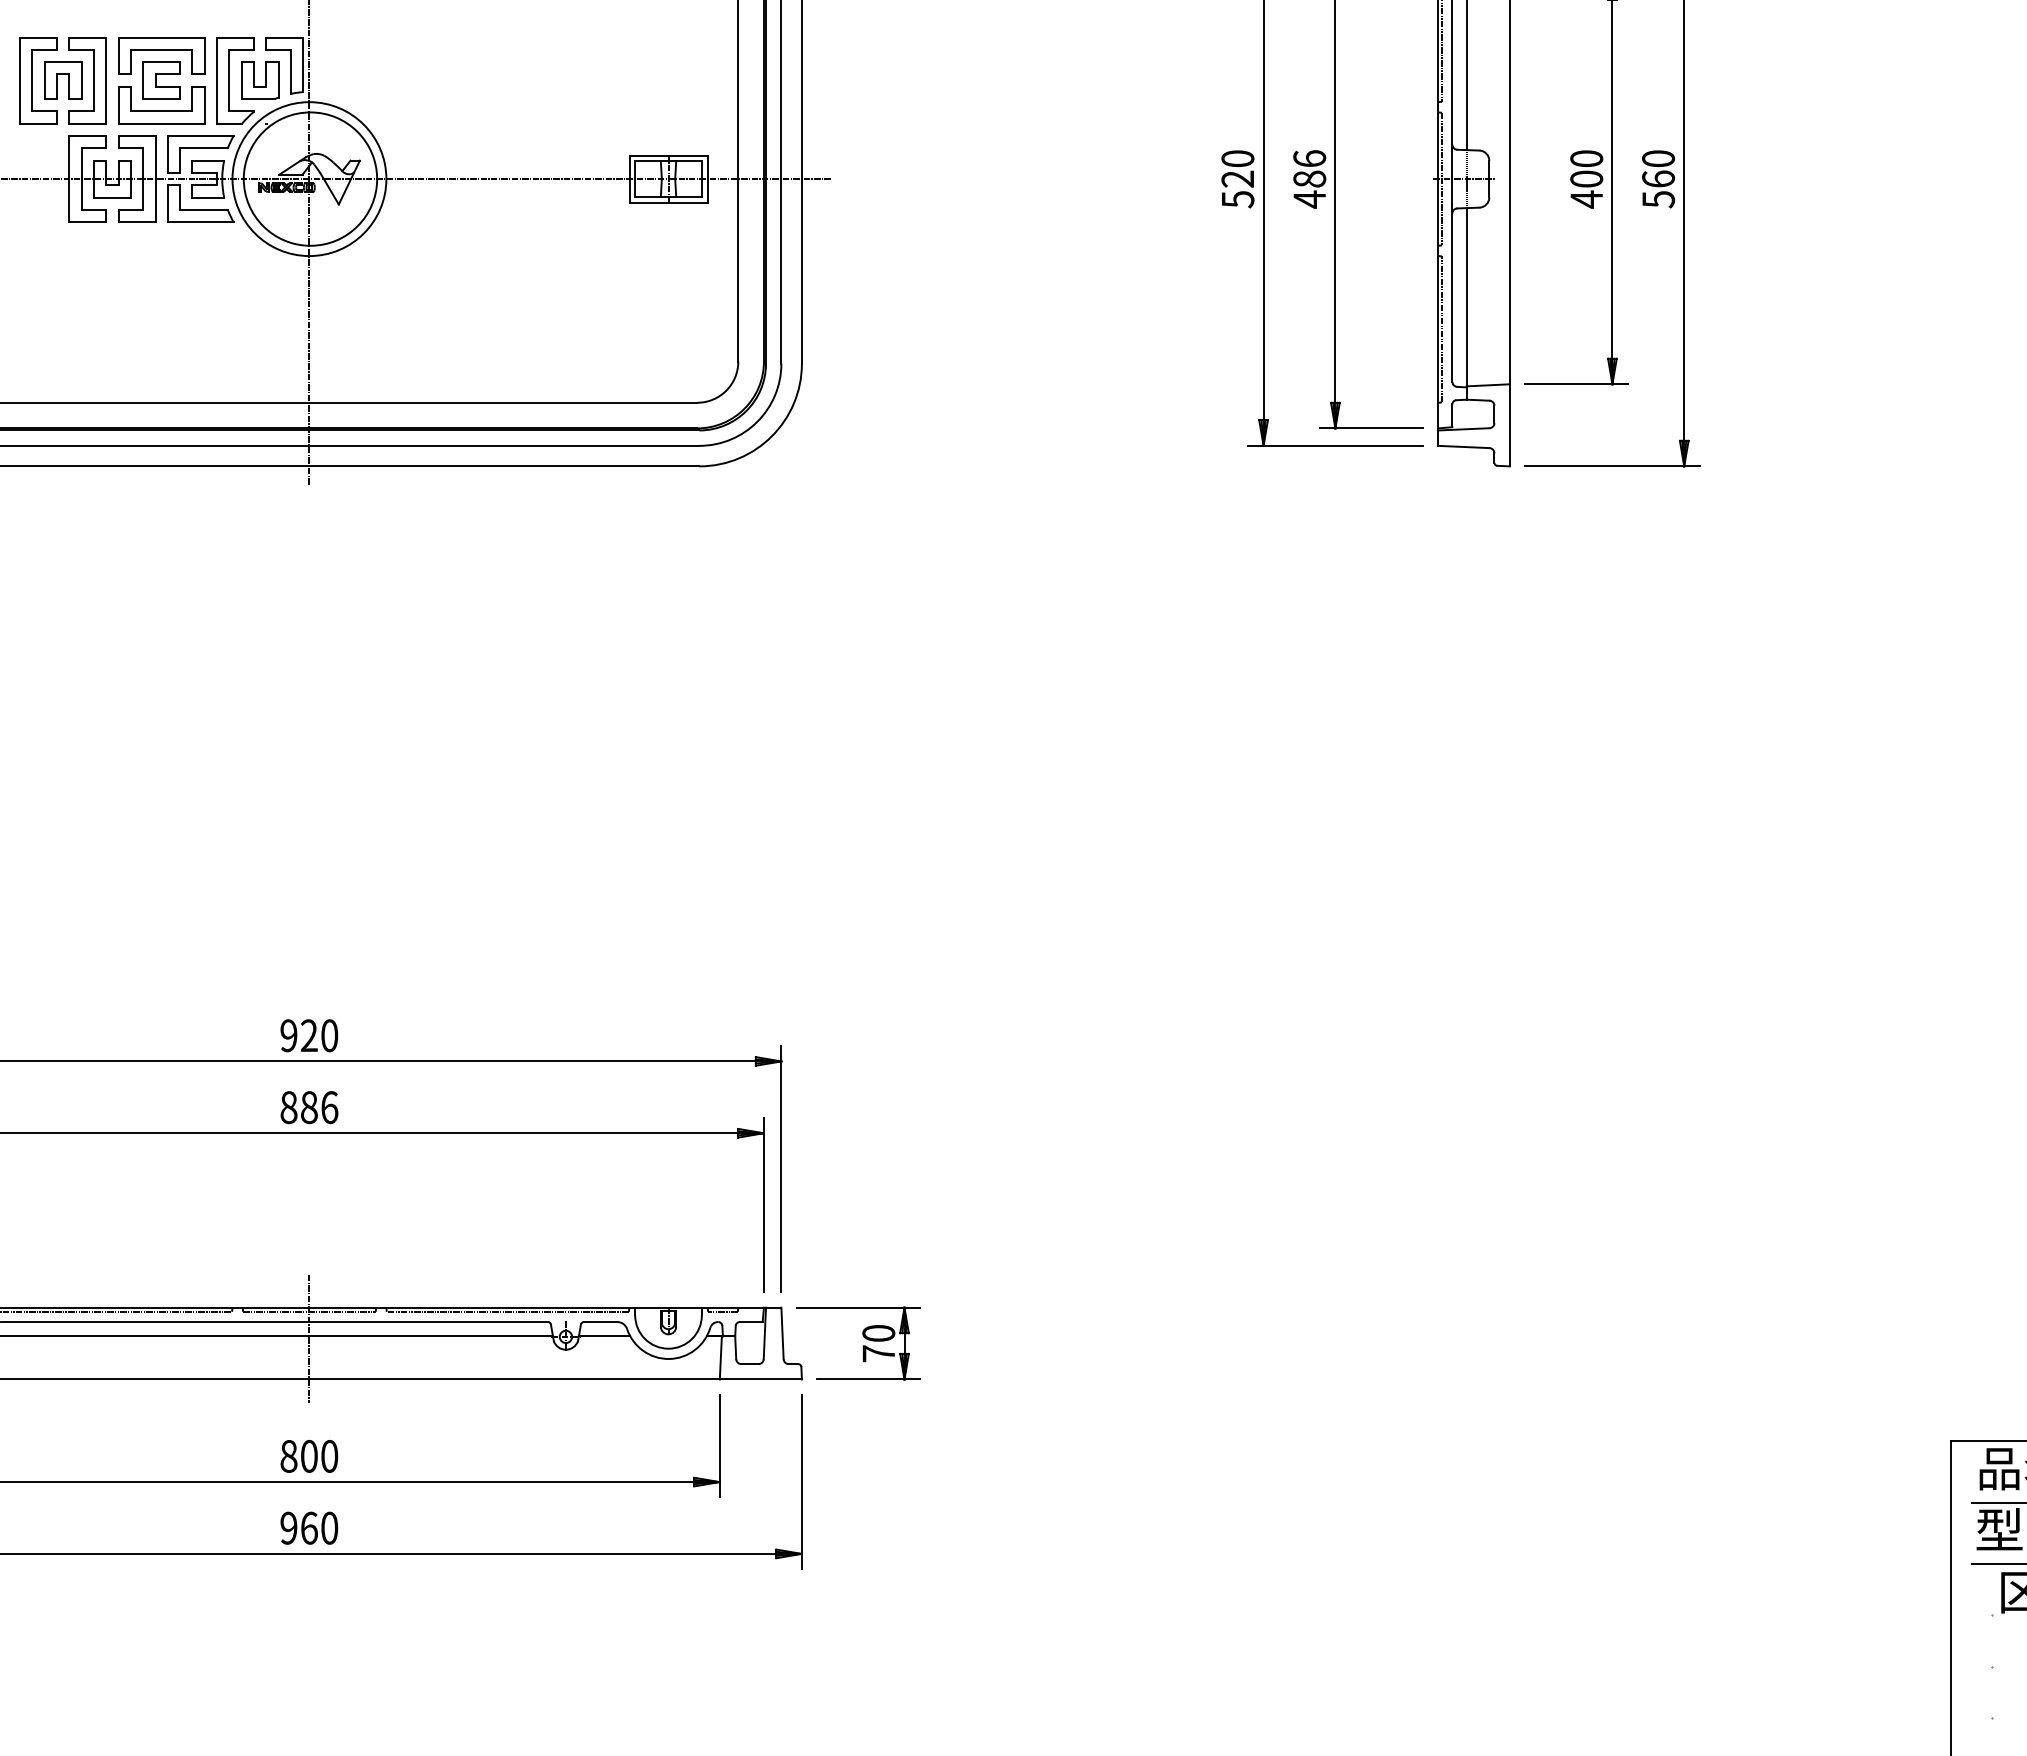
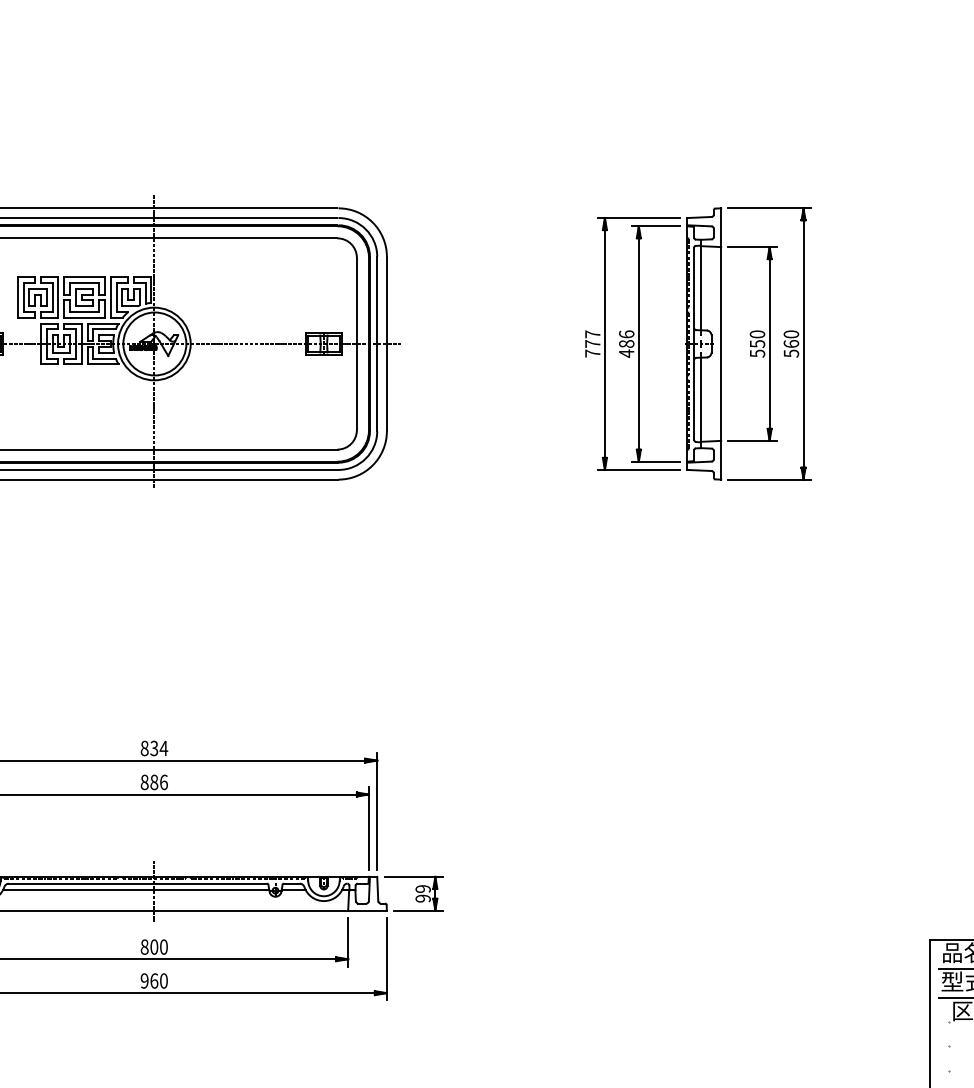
text: (1237, 178) -> (592, 343), 520 -> 777
text: (1586, 188) -> (757, 348), 400 -> 550
text: (309, 1035) -> (154, 748), 920 -> 834
text: (877, 1342) -> (422, 893), 70 -> 99

